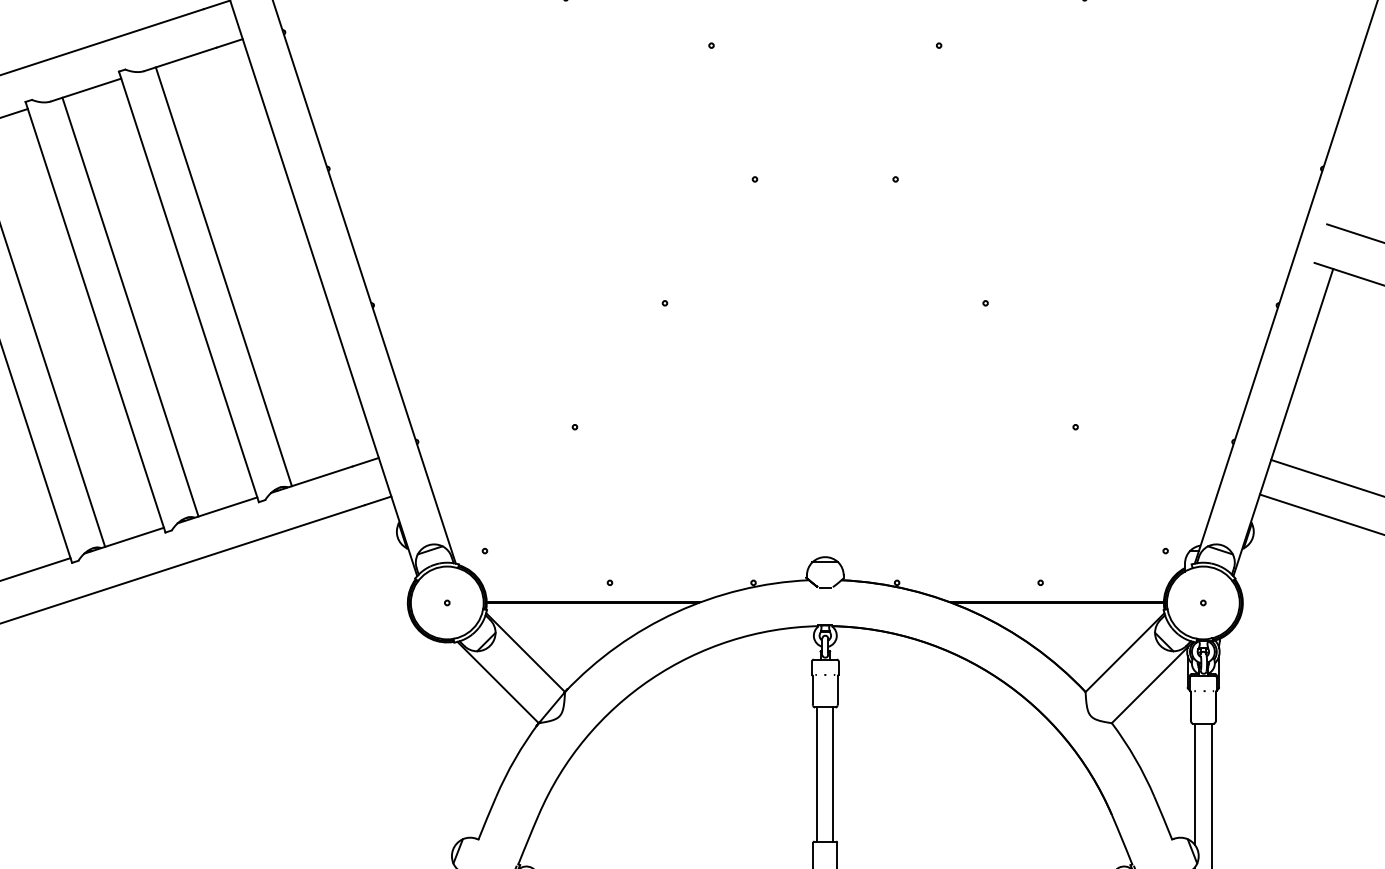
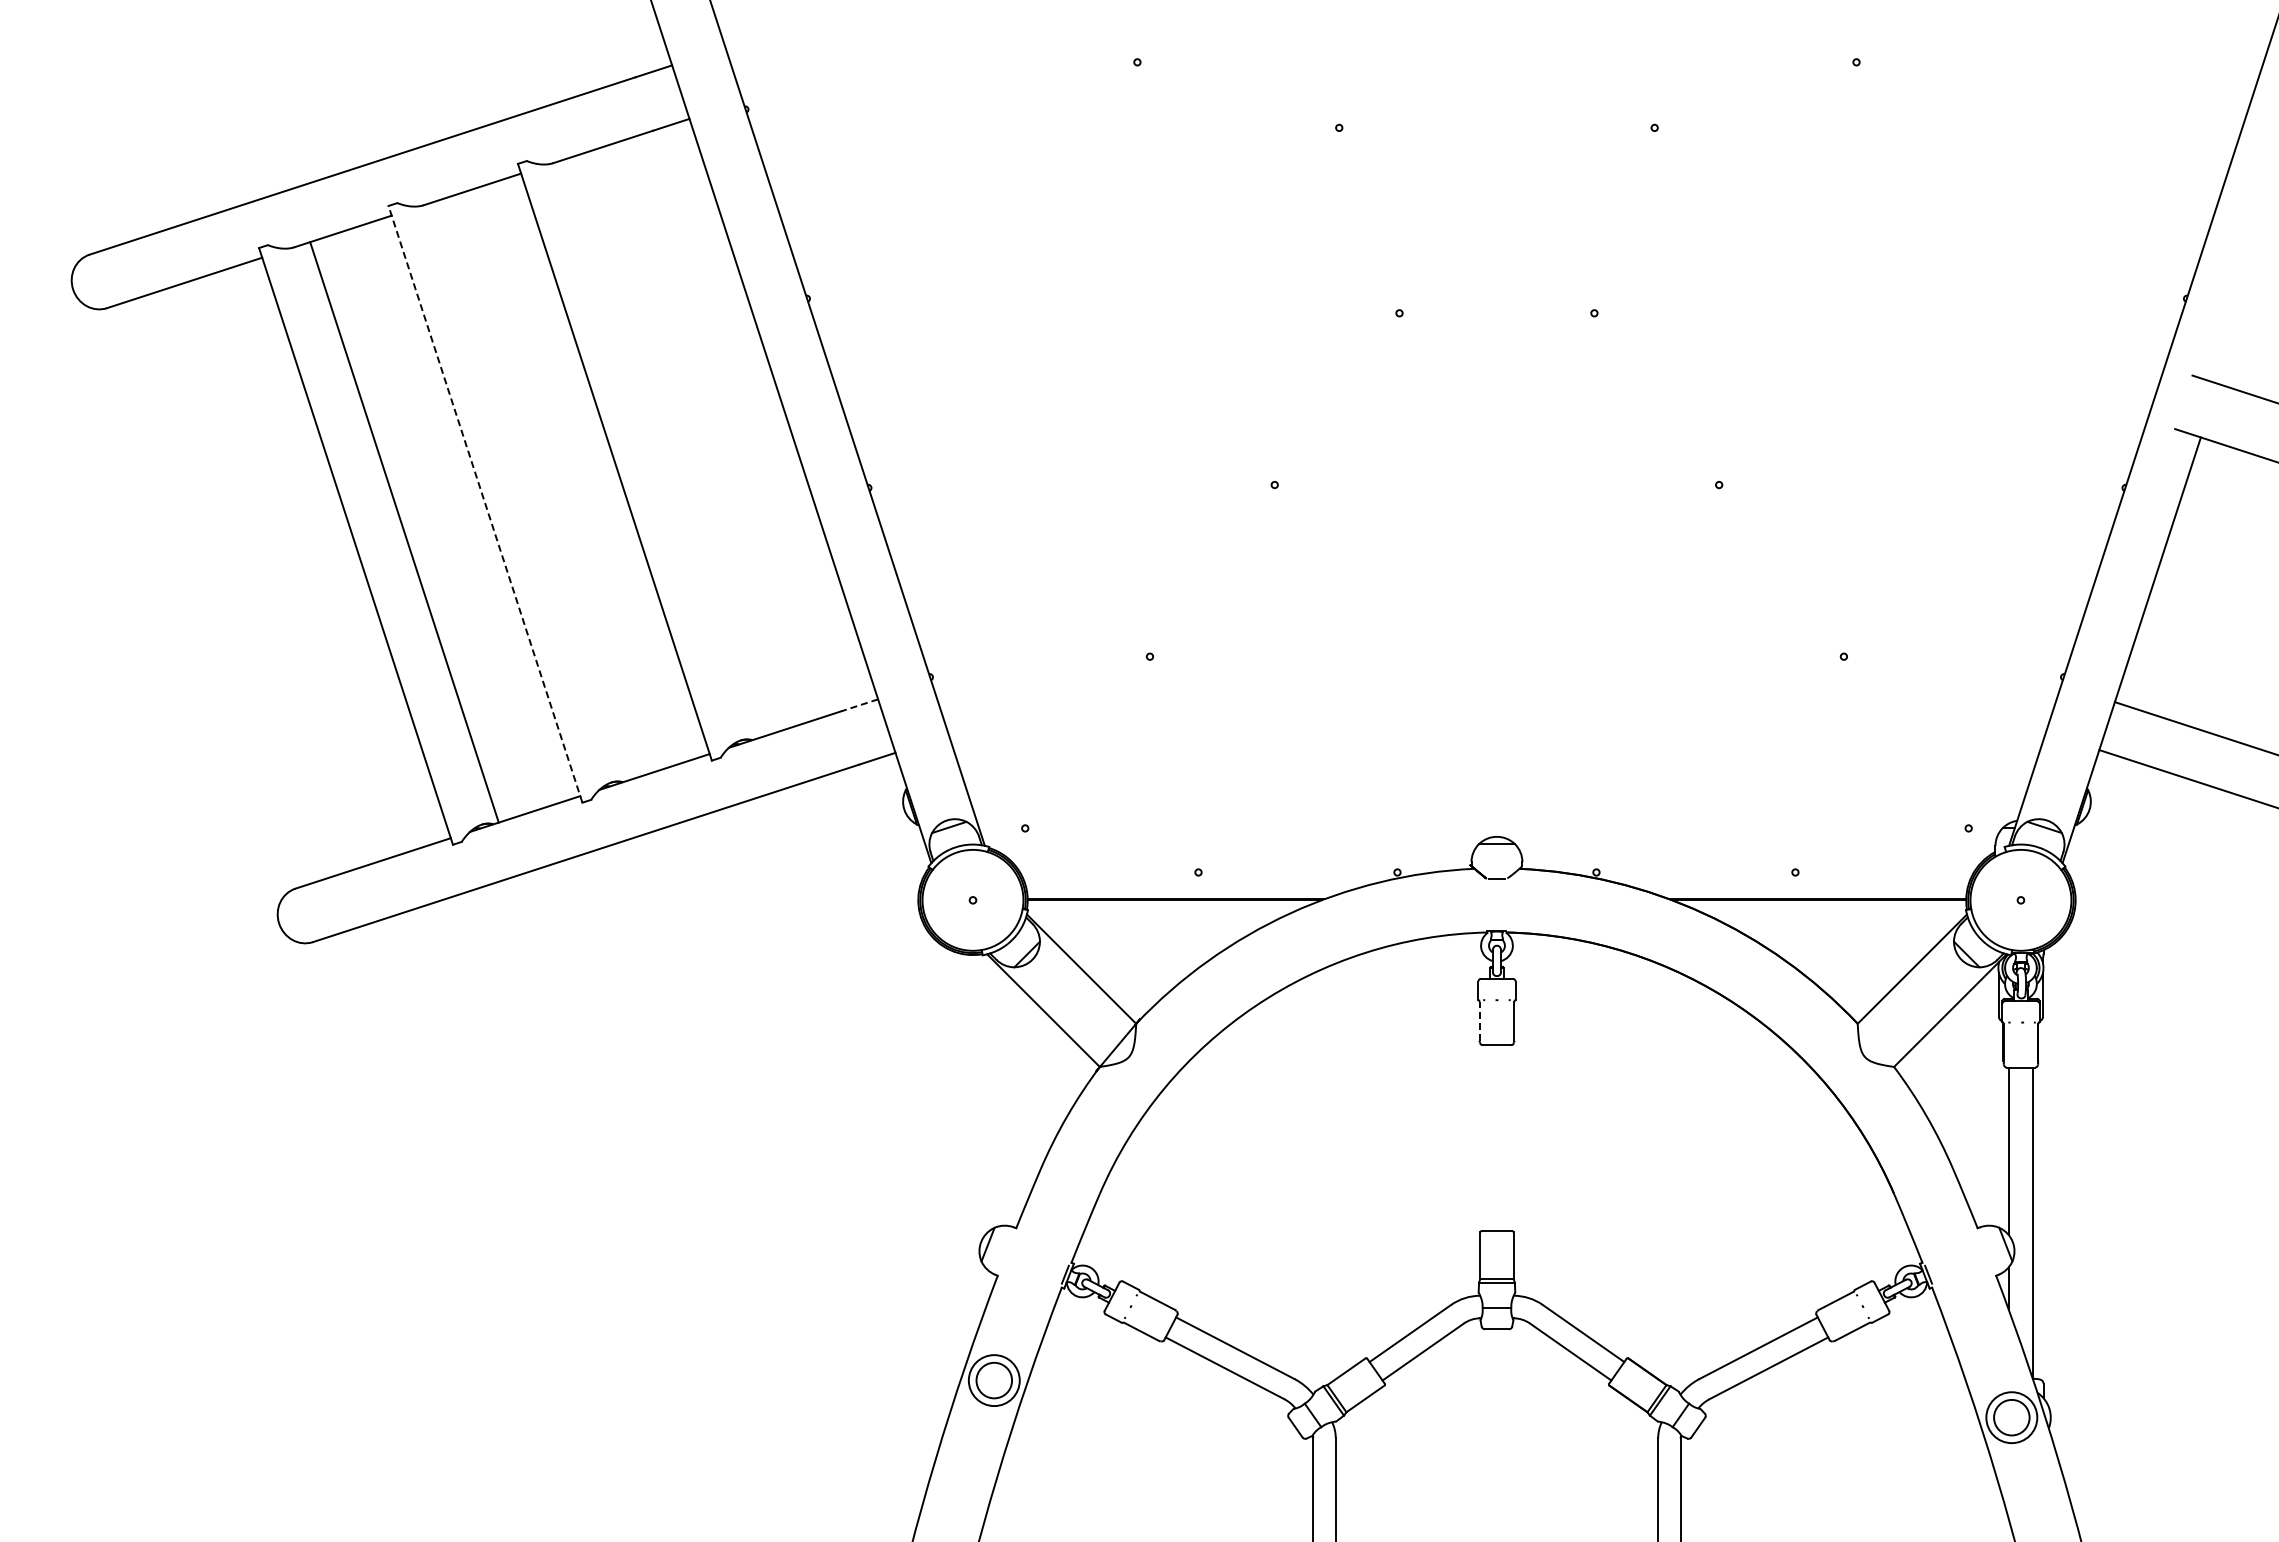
line: (223, 276) -> (663, 448), removed
line: (130, 307) -> (533, 490), removed
line: (95, 317) -> (485, 504), solid -> dashed
line: (365, 462) -> (859, 705), solid -> dashed
line: (812, 689) -> (1479, 1020), solid -> dashed
line: (817, 774) -> (1485, 1138), removed
line: (833, 774) -> (1508, 1138), removed

